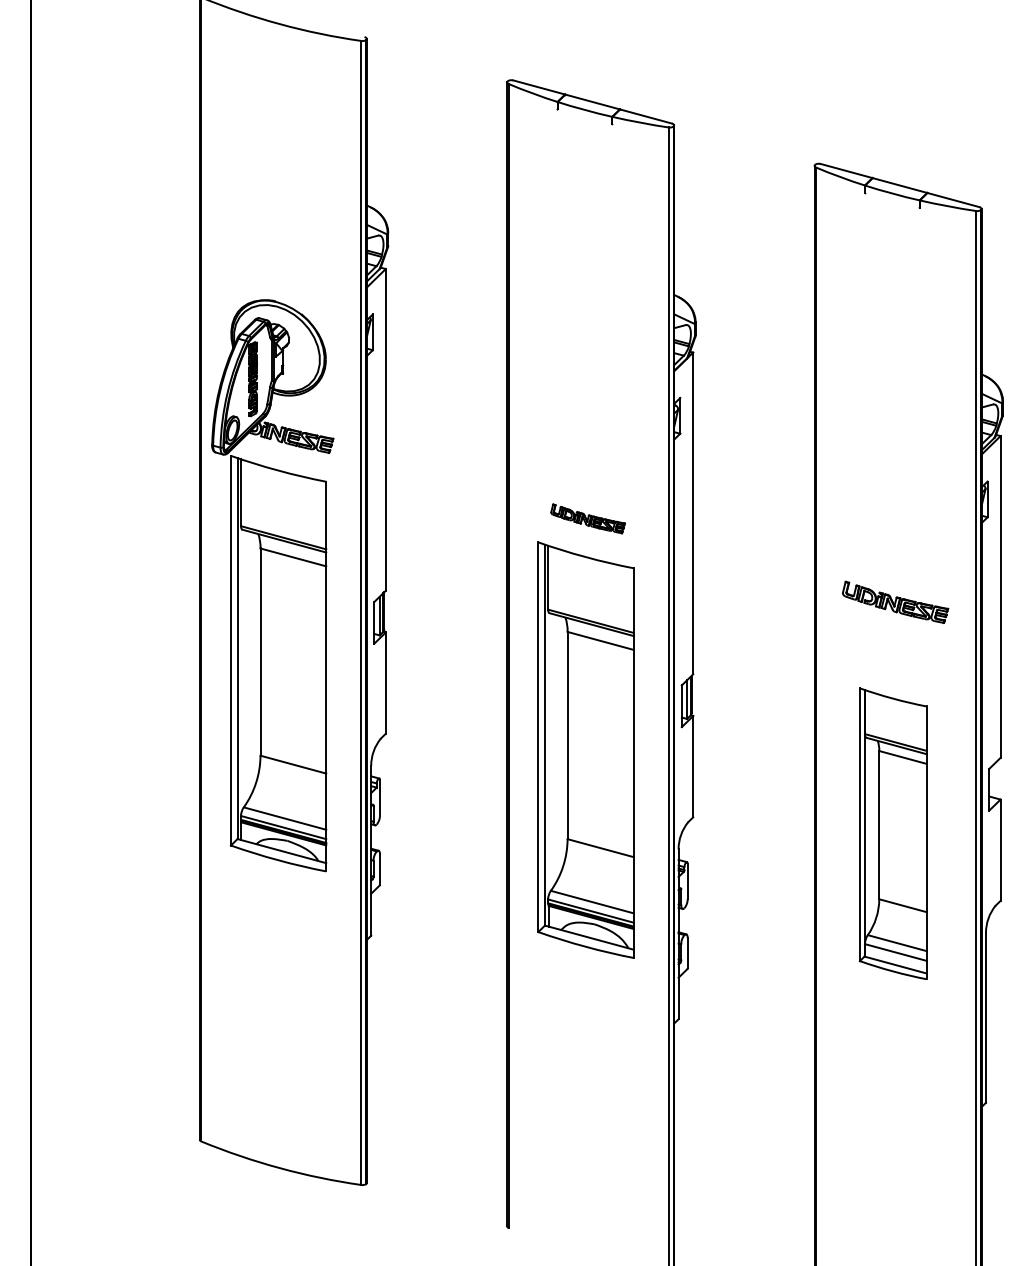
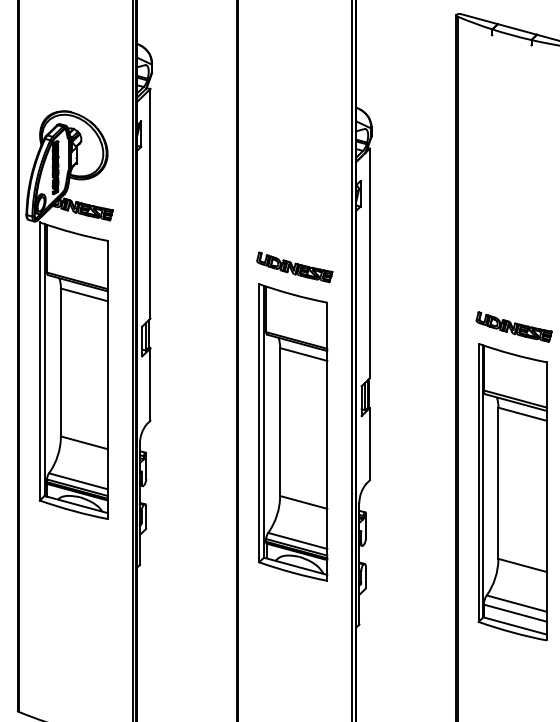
part: (587, 518) -> (294, 267), size x1.43
part: (892, 833) -> (512, 491), size x1.43

